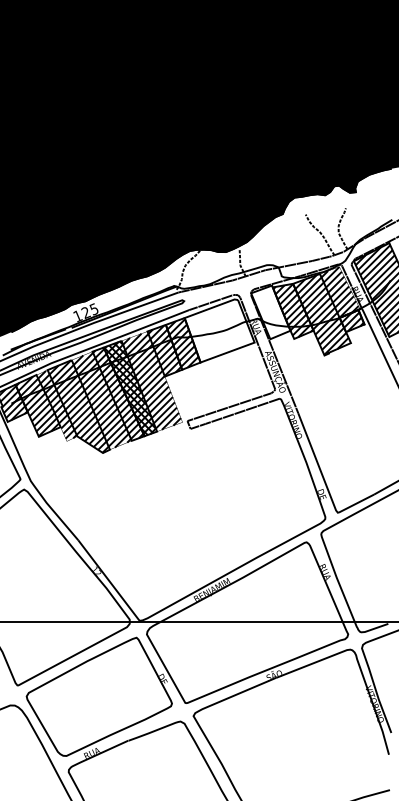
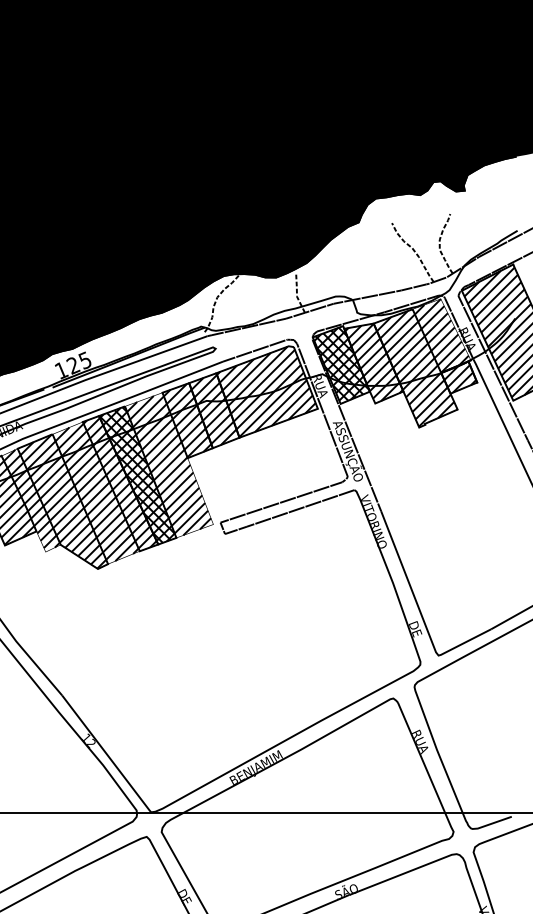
hatch: (271, 312) -> (342, 365), added
hatch: (219, 330) -> (266, 391), added

